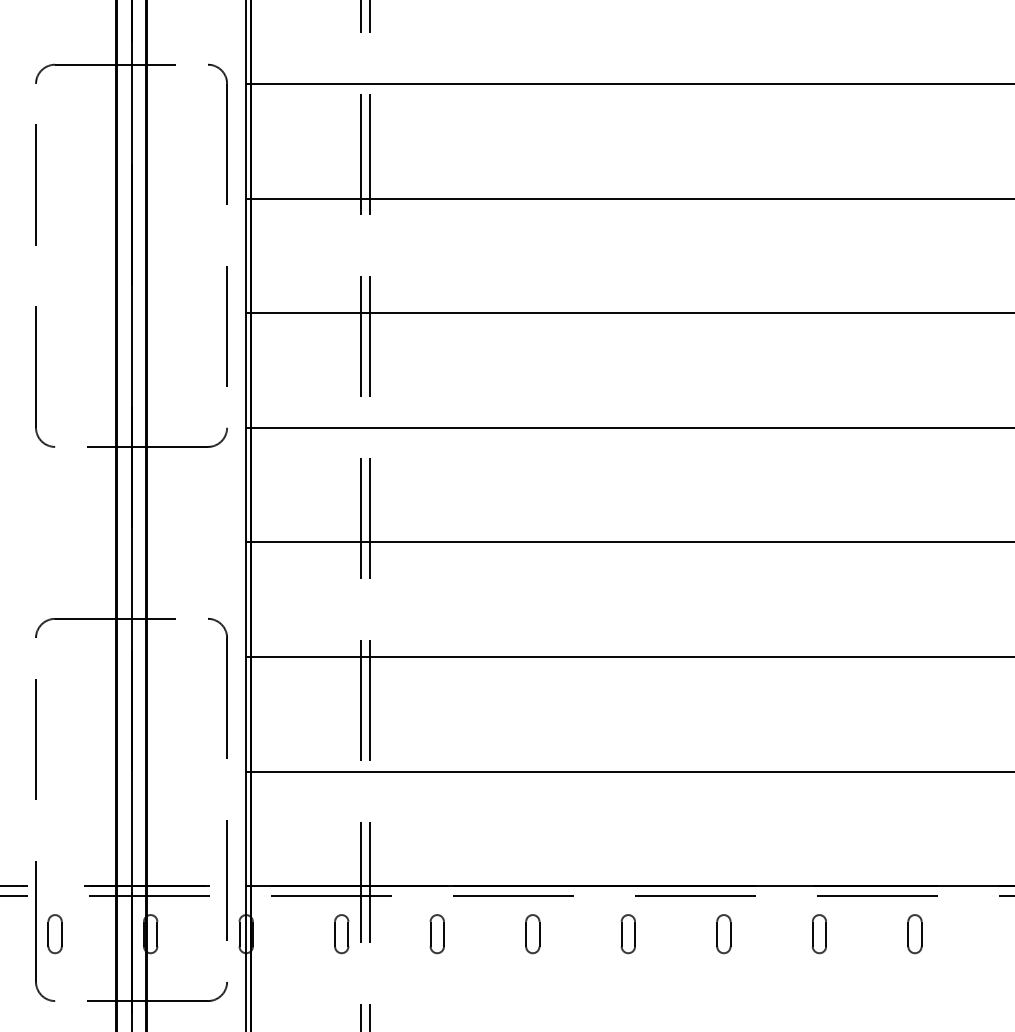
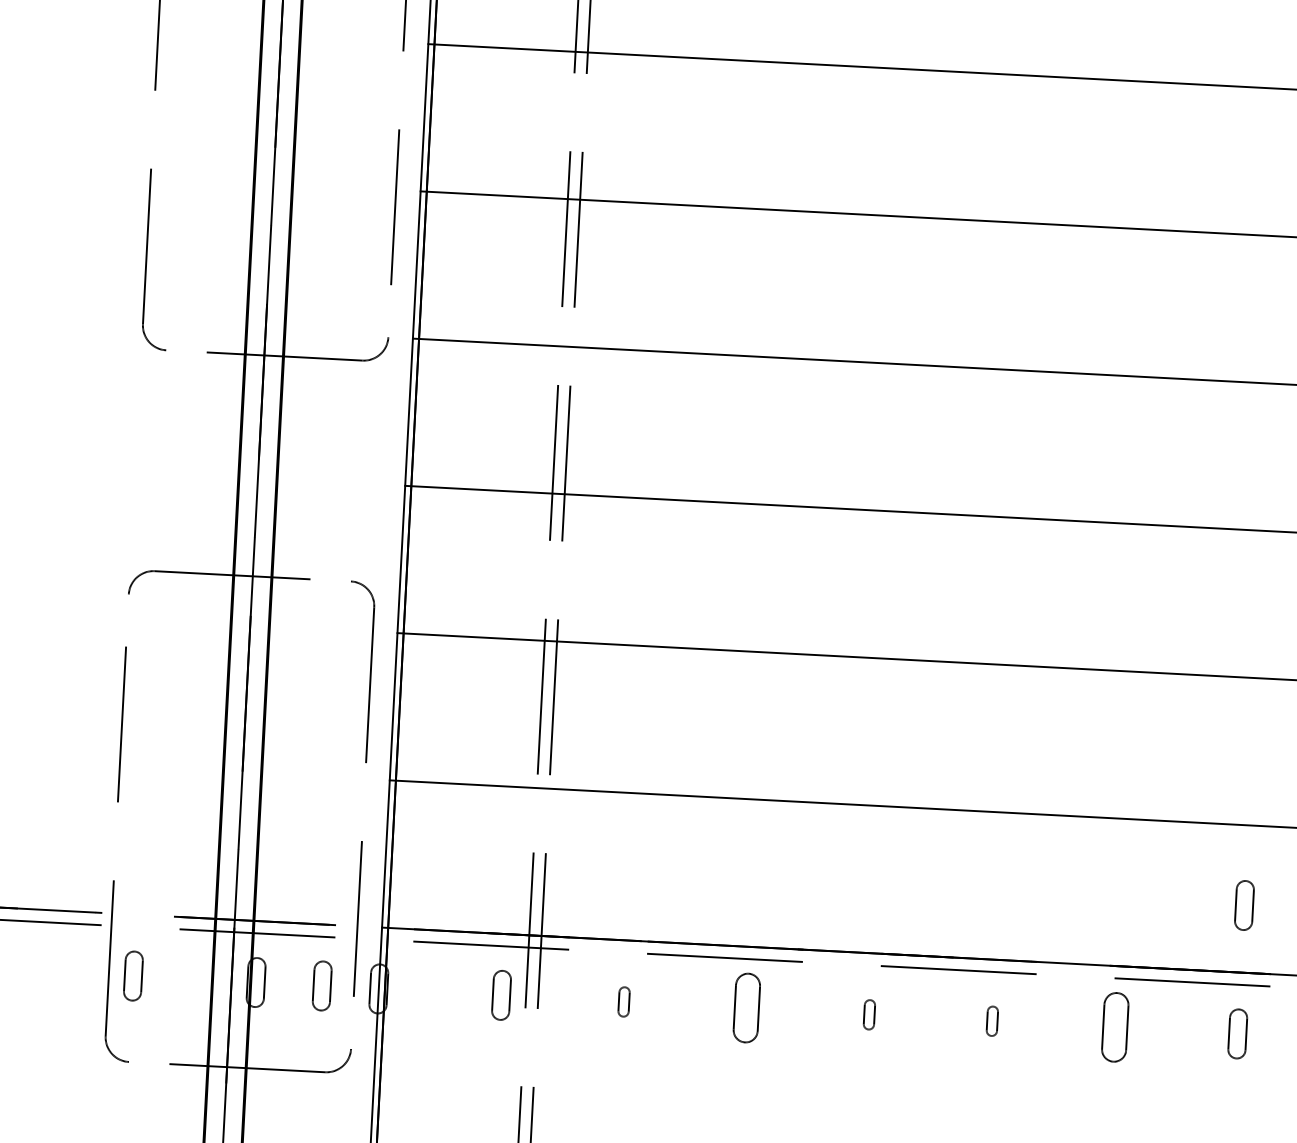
part: (914, 834) -> (1243, 905), added
part: (201, 934) -> (321, 986), added
part: (436, 934) -> (623, 1002), size x0.6
part: (532, 934) -> (746, 1008), size x1.4
part: (627, 934) -> (868, 1015), size x0.6
part: (723, 934) -> (991, 1021), size x0.6
part: (818, 934) -> (1113, 1027), size x1.4

